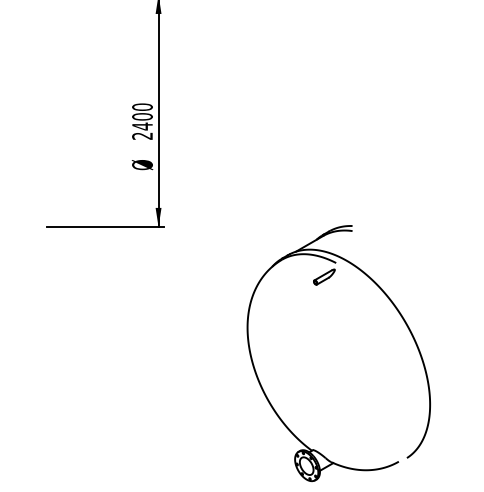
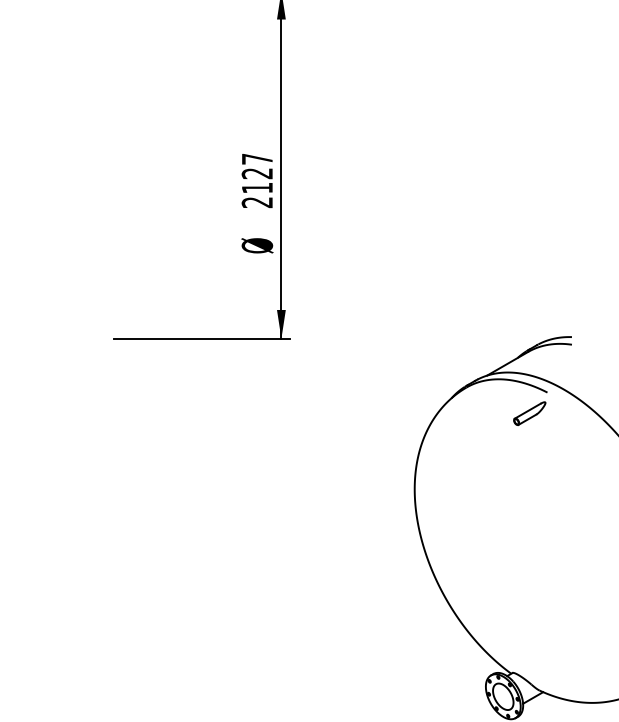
text: (142, 116) -> (257, 173), 2400 -> 2127

